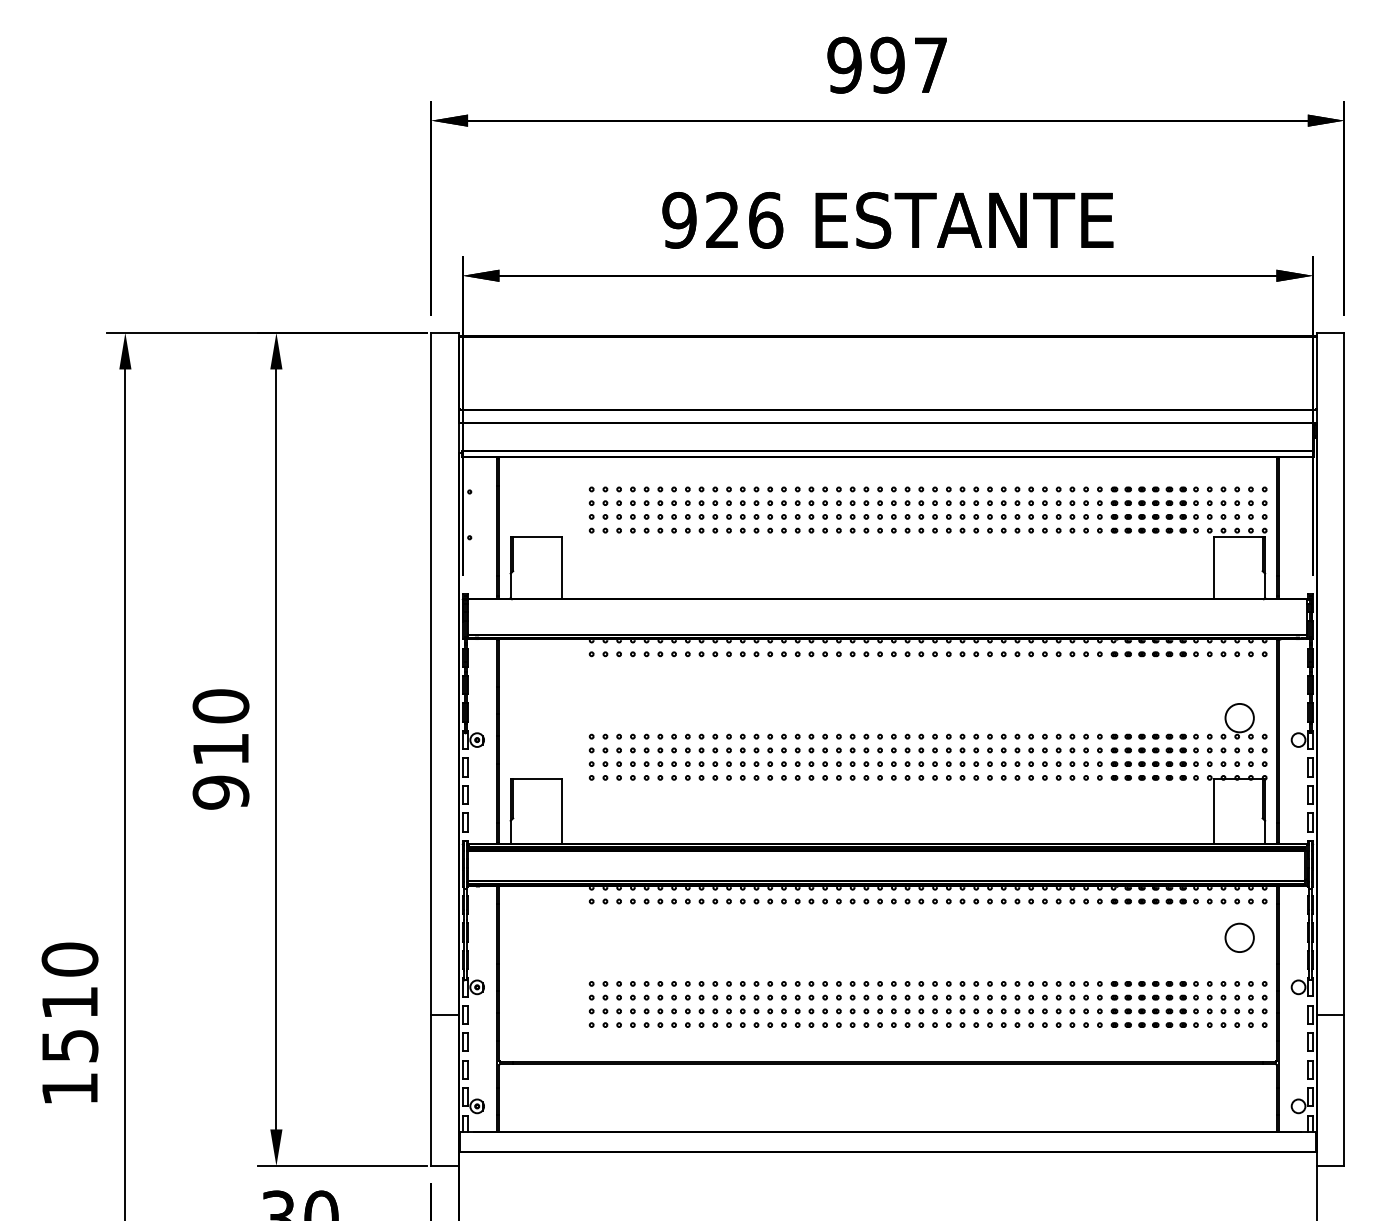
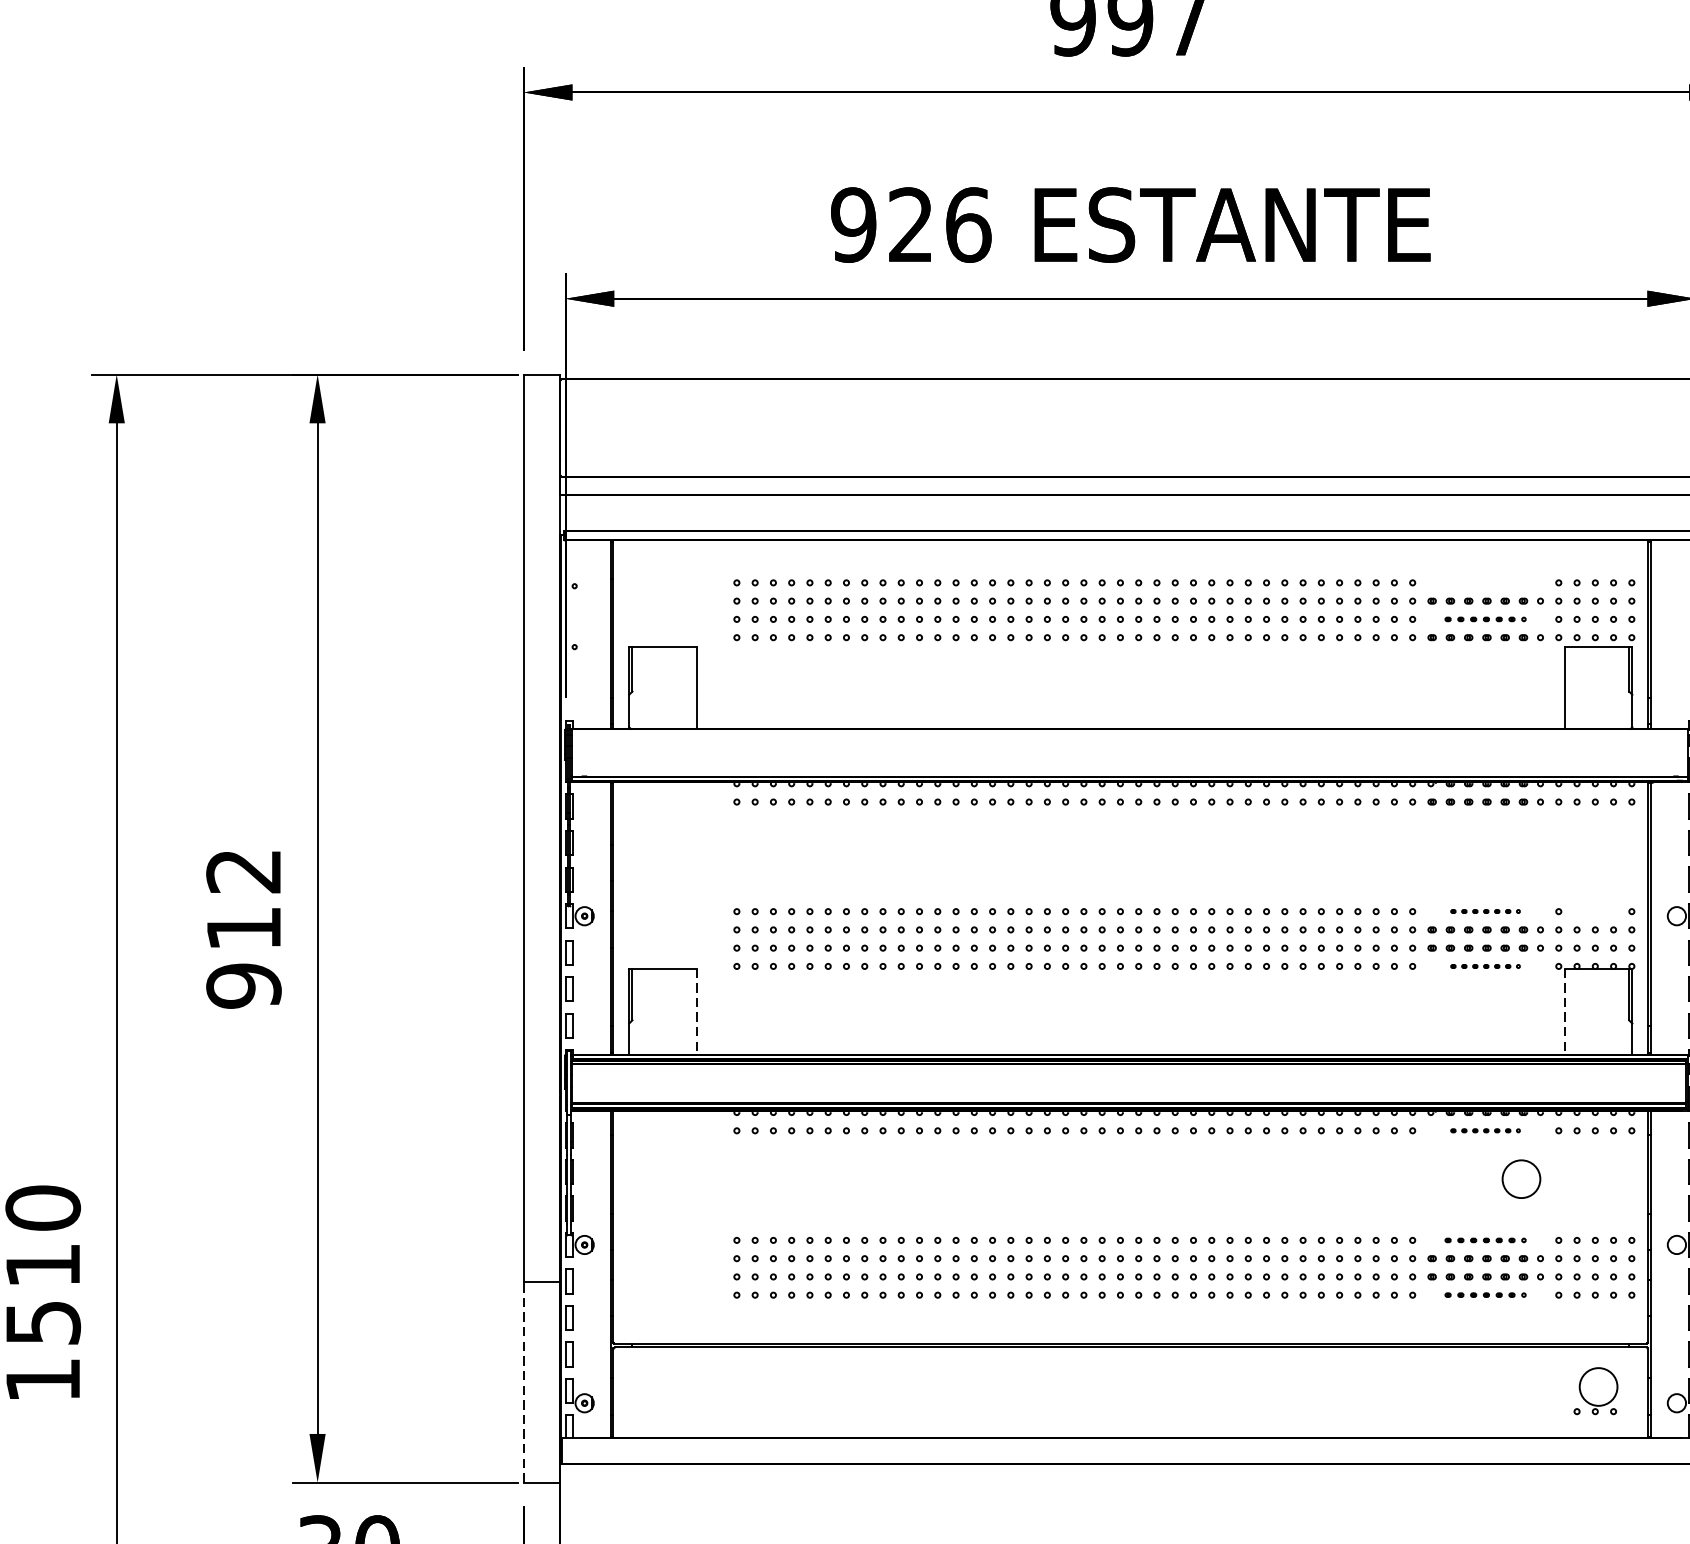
part: (1154, 489) -> (1485, 582), removed
part: (1154, 516) -> (1485, 618), size x0.7
text: (220, 706) -> (243, 871), 910 -> 912
part: (1237, 721) -> (1595, 1391), moved
part: (1154, 736) -> (1485, 911), size x0.6
part: (1154, 777) -> (1485, 965), size x0.6
line: (561, 812) -> (696, 1012), solid -> dashed
line: (1214, 812) -> (1565, 1012), solid -> dashed
part: (1154, 901) -> (1485, 1130), size x0.6
circle: (1239, 937) -> (1521, 1178), moved
part: (1154, 983) -> (1485, 1239), size x0.7
part: (1154, 1024) -> (1485, 1294), size x0.7
line: (431, 1090) -> (523, 1382), solid -> dashed

